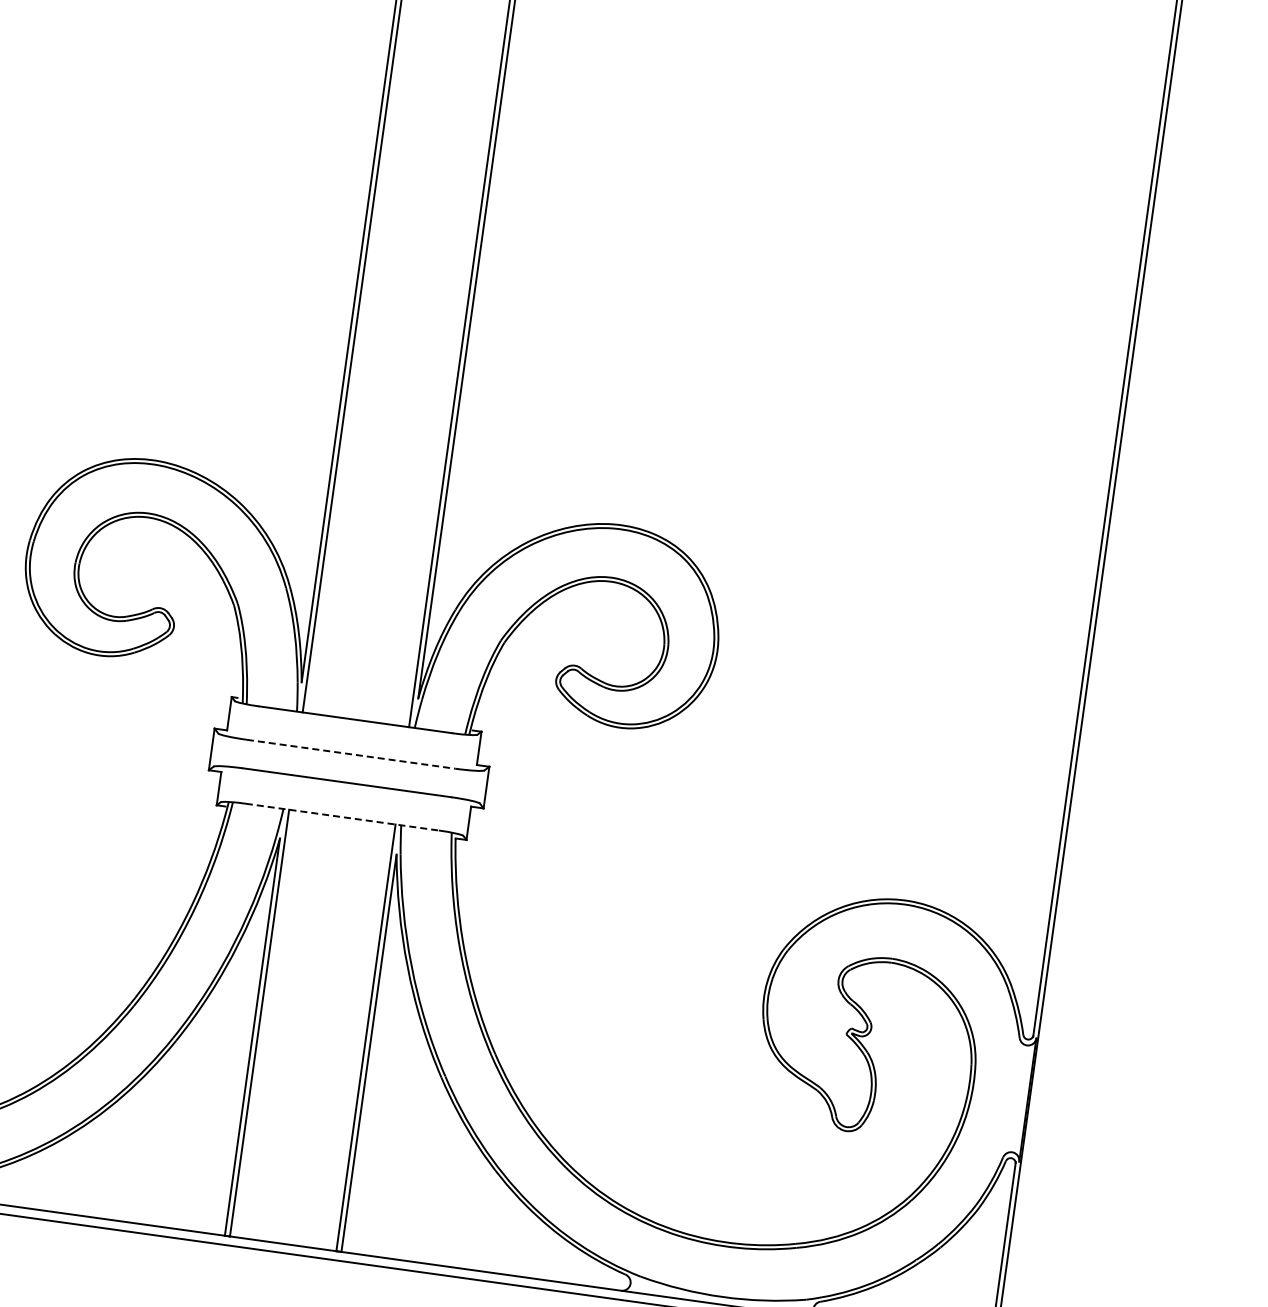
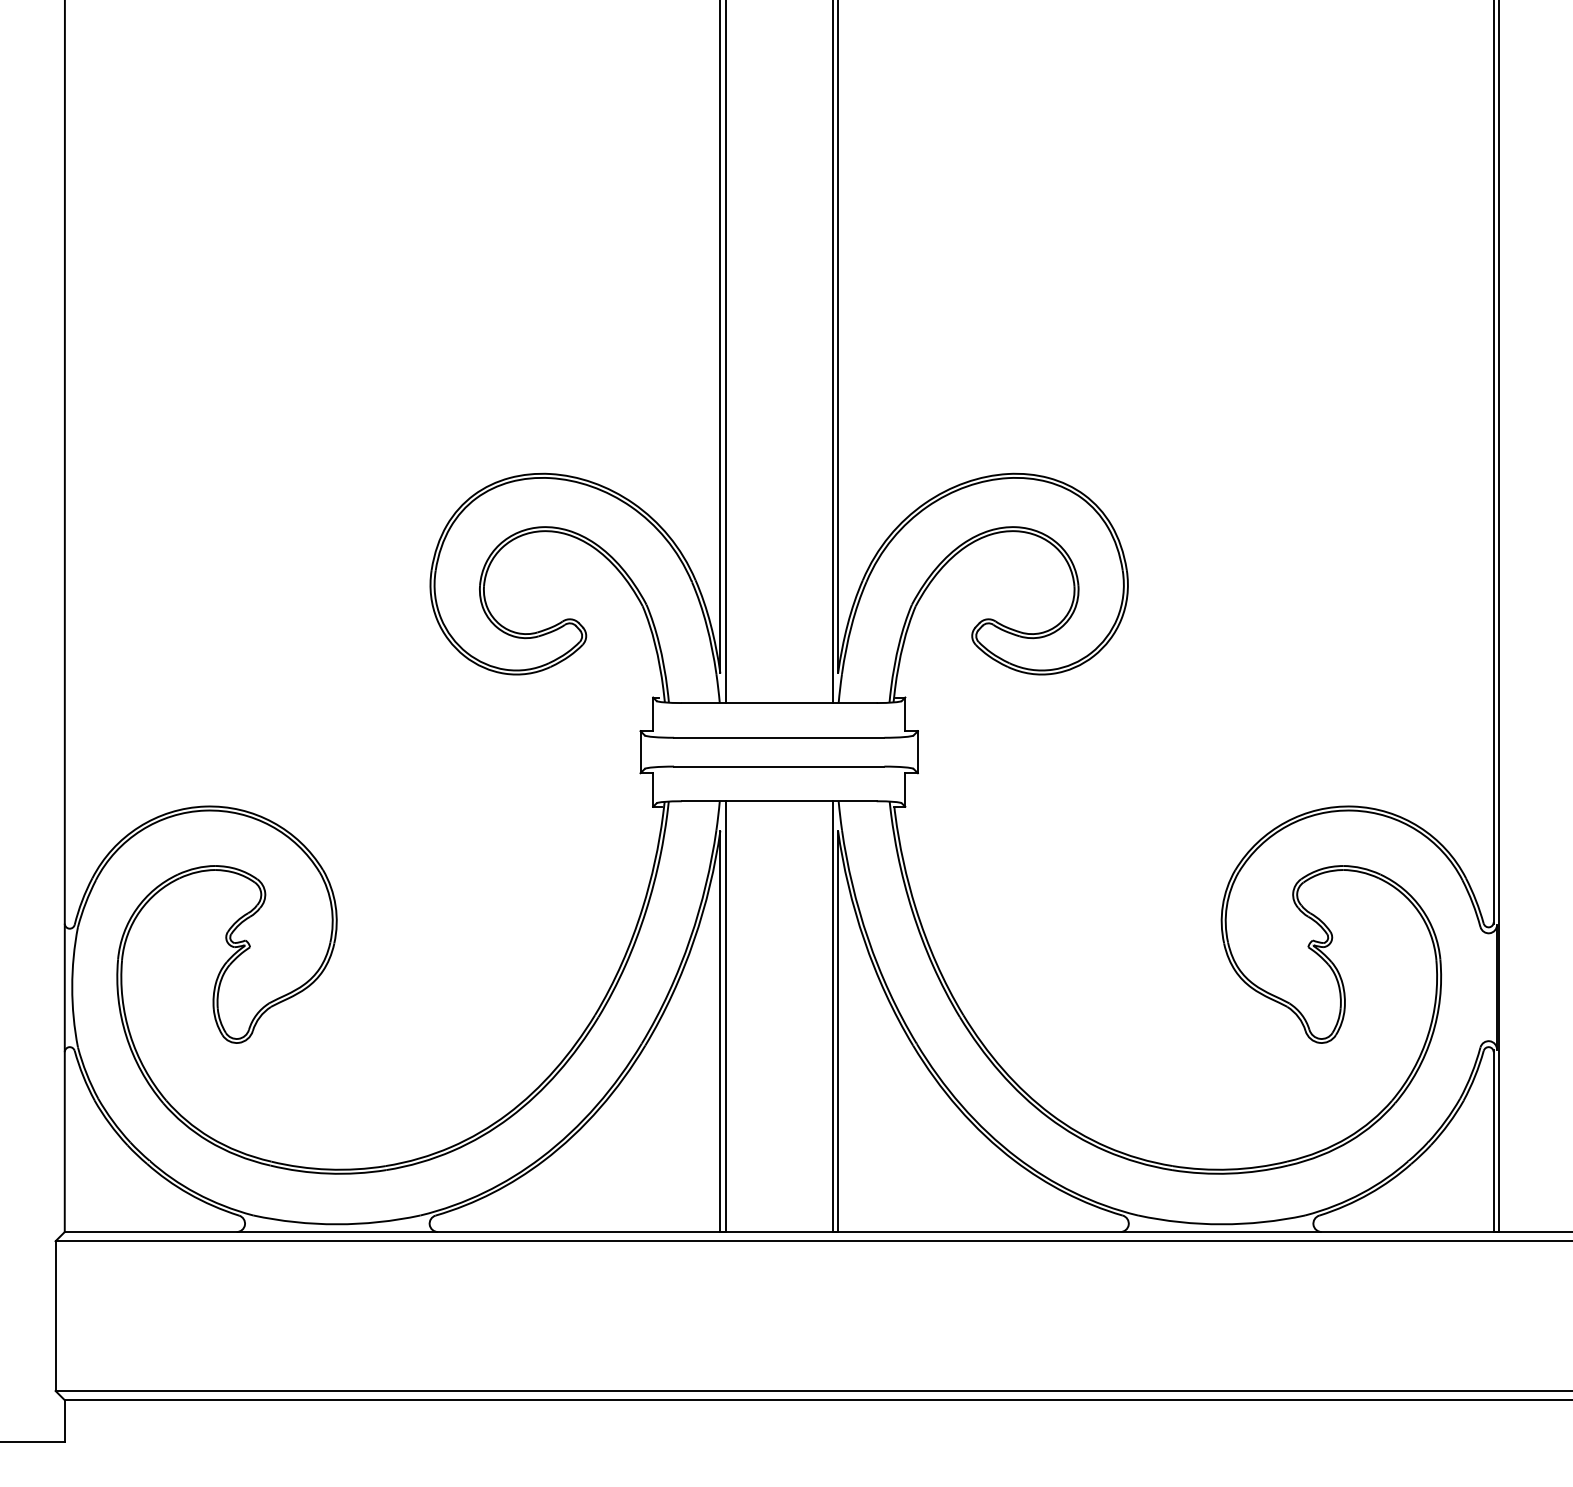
line: (351, 754) -> (779, 737), dashed -> solid
line: (342, 817) -> (779, 801), dashed -> solid

